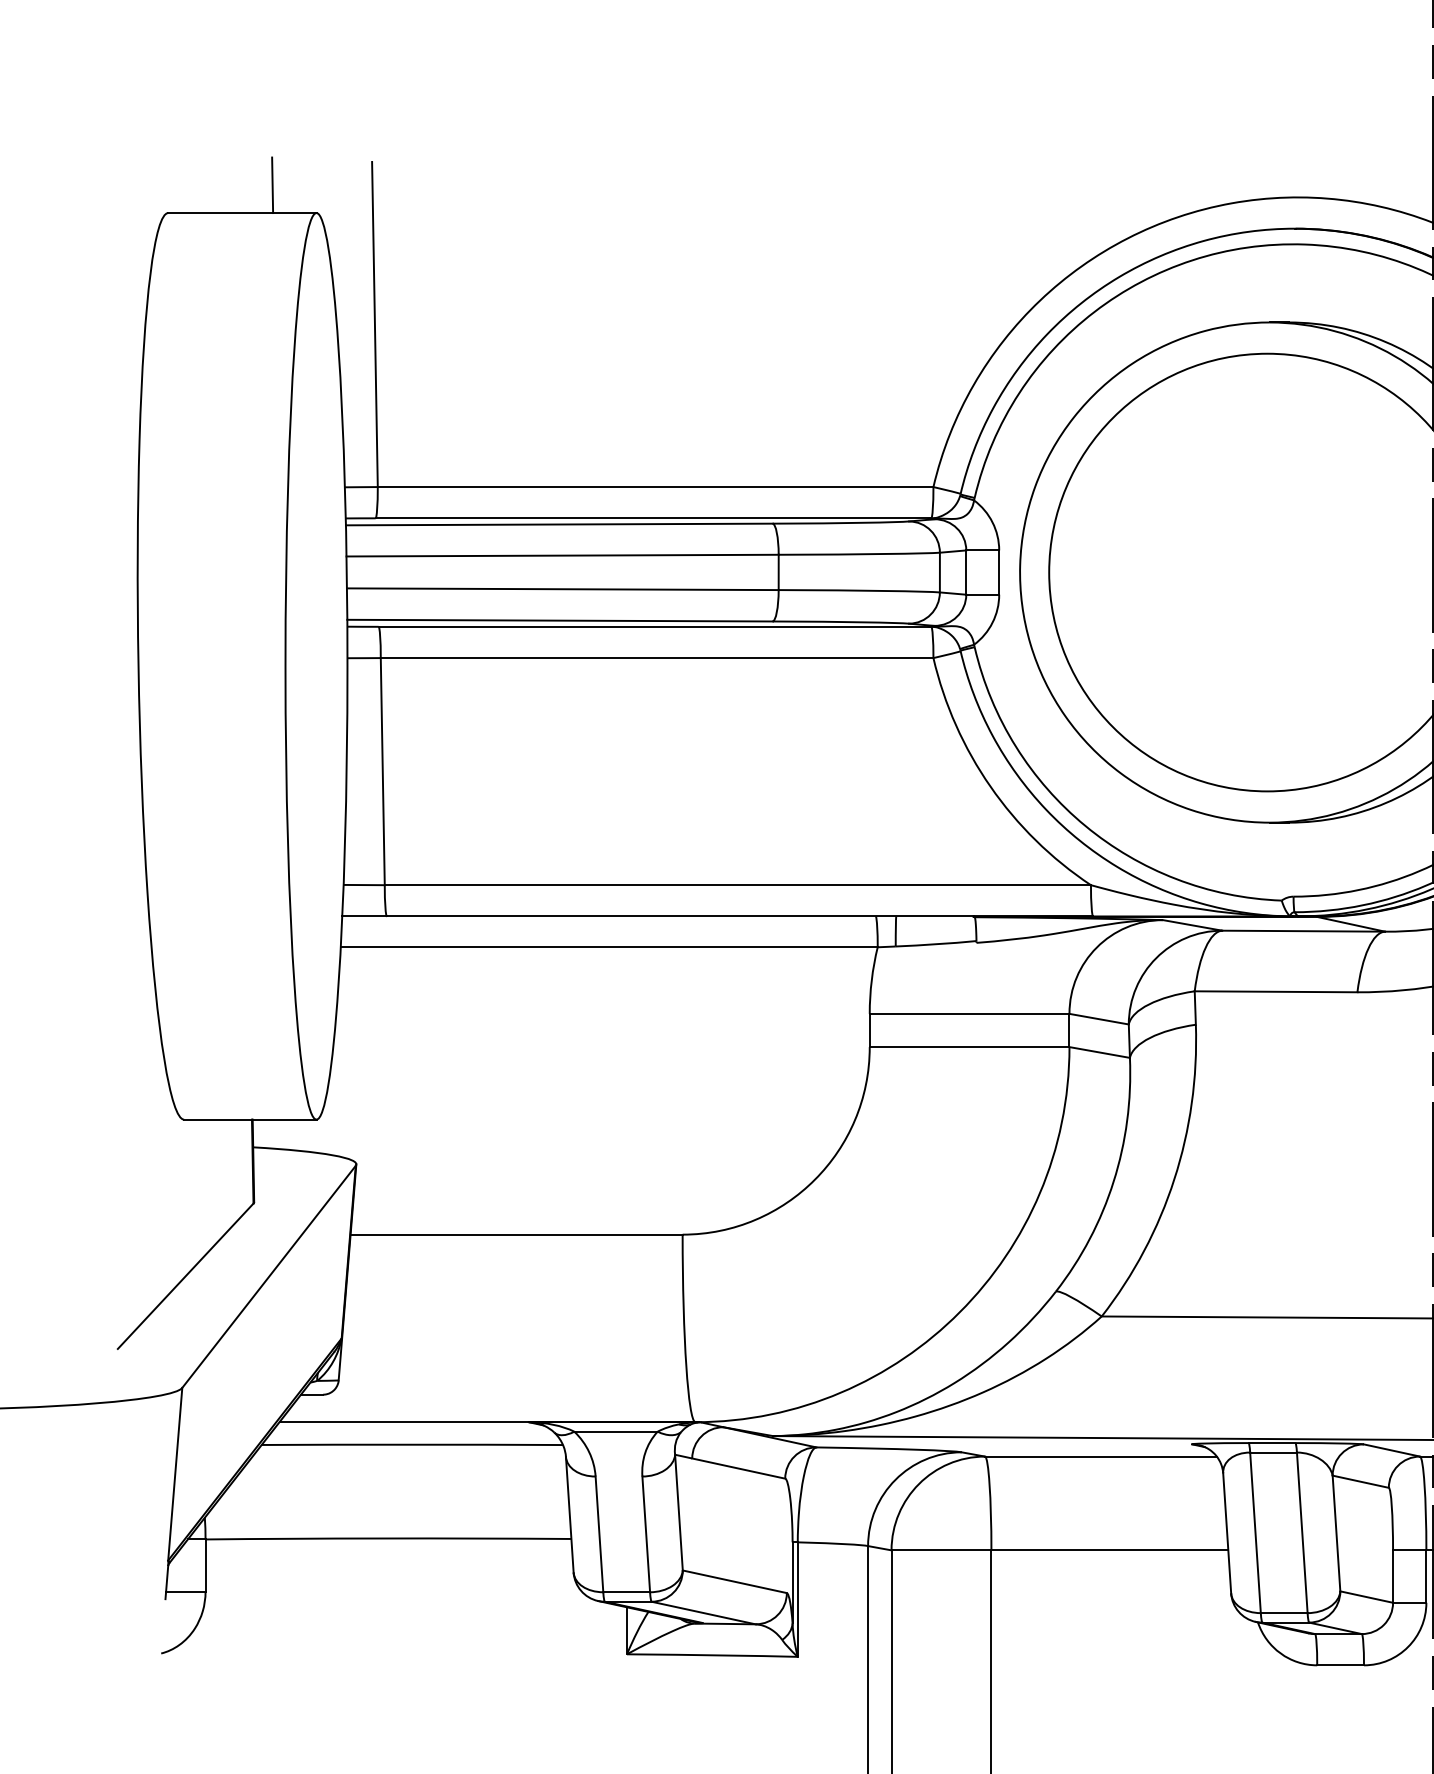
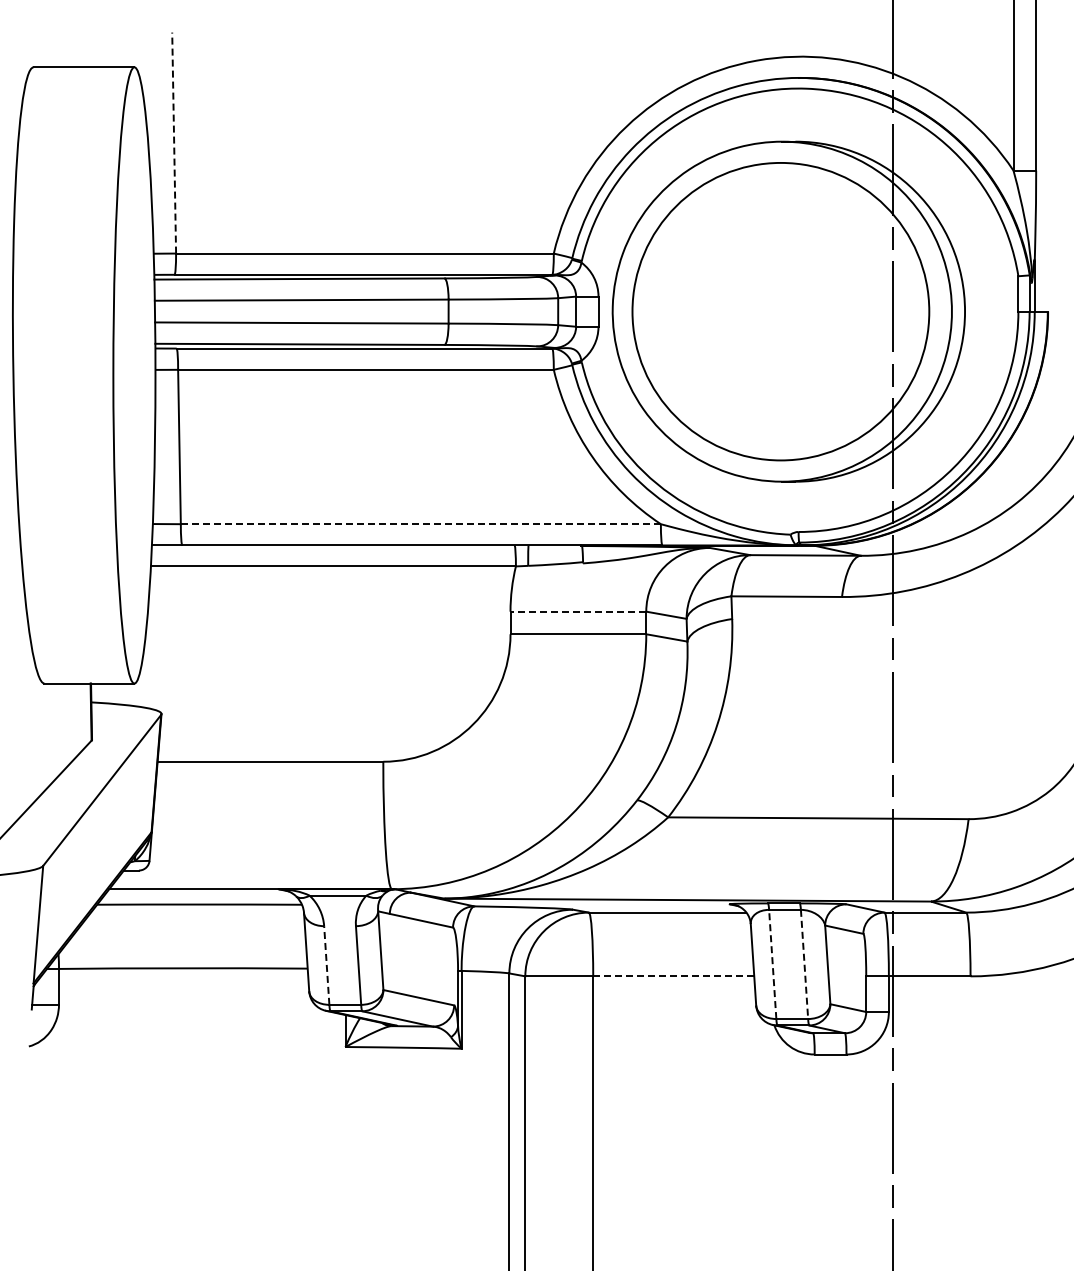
line: (272, 185) -> (104, 48), removed
line: (375, 325) -> (174, 143), solid -> dashed
line: (737, 885) -> (420, 524), solid -> dashed
line: (969, 1013) -> (578, 611), solid -> dashed
line: (1255, 1532) -> (772, 964), solid -> dashed
line: (1302, 1532) -> (804, 964), solid -> dashed
line: (599, 1534) -> (326, 965), solid -> dashed
line: (1109, 1550) -> (673, 976), solid -> dashed

